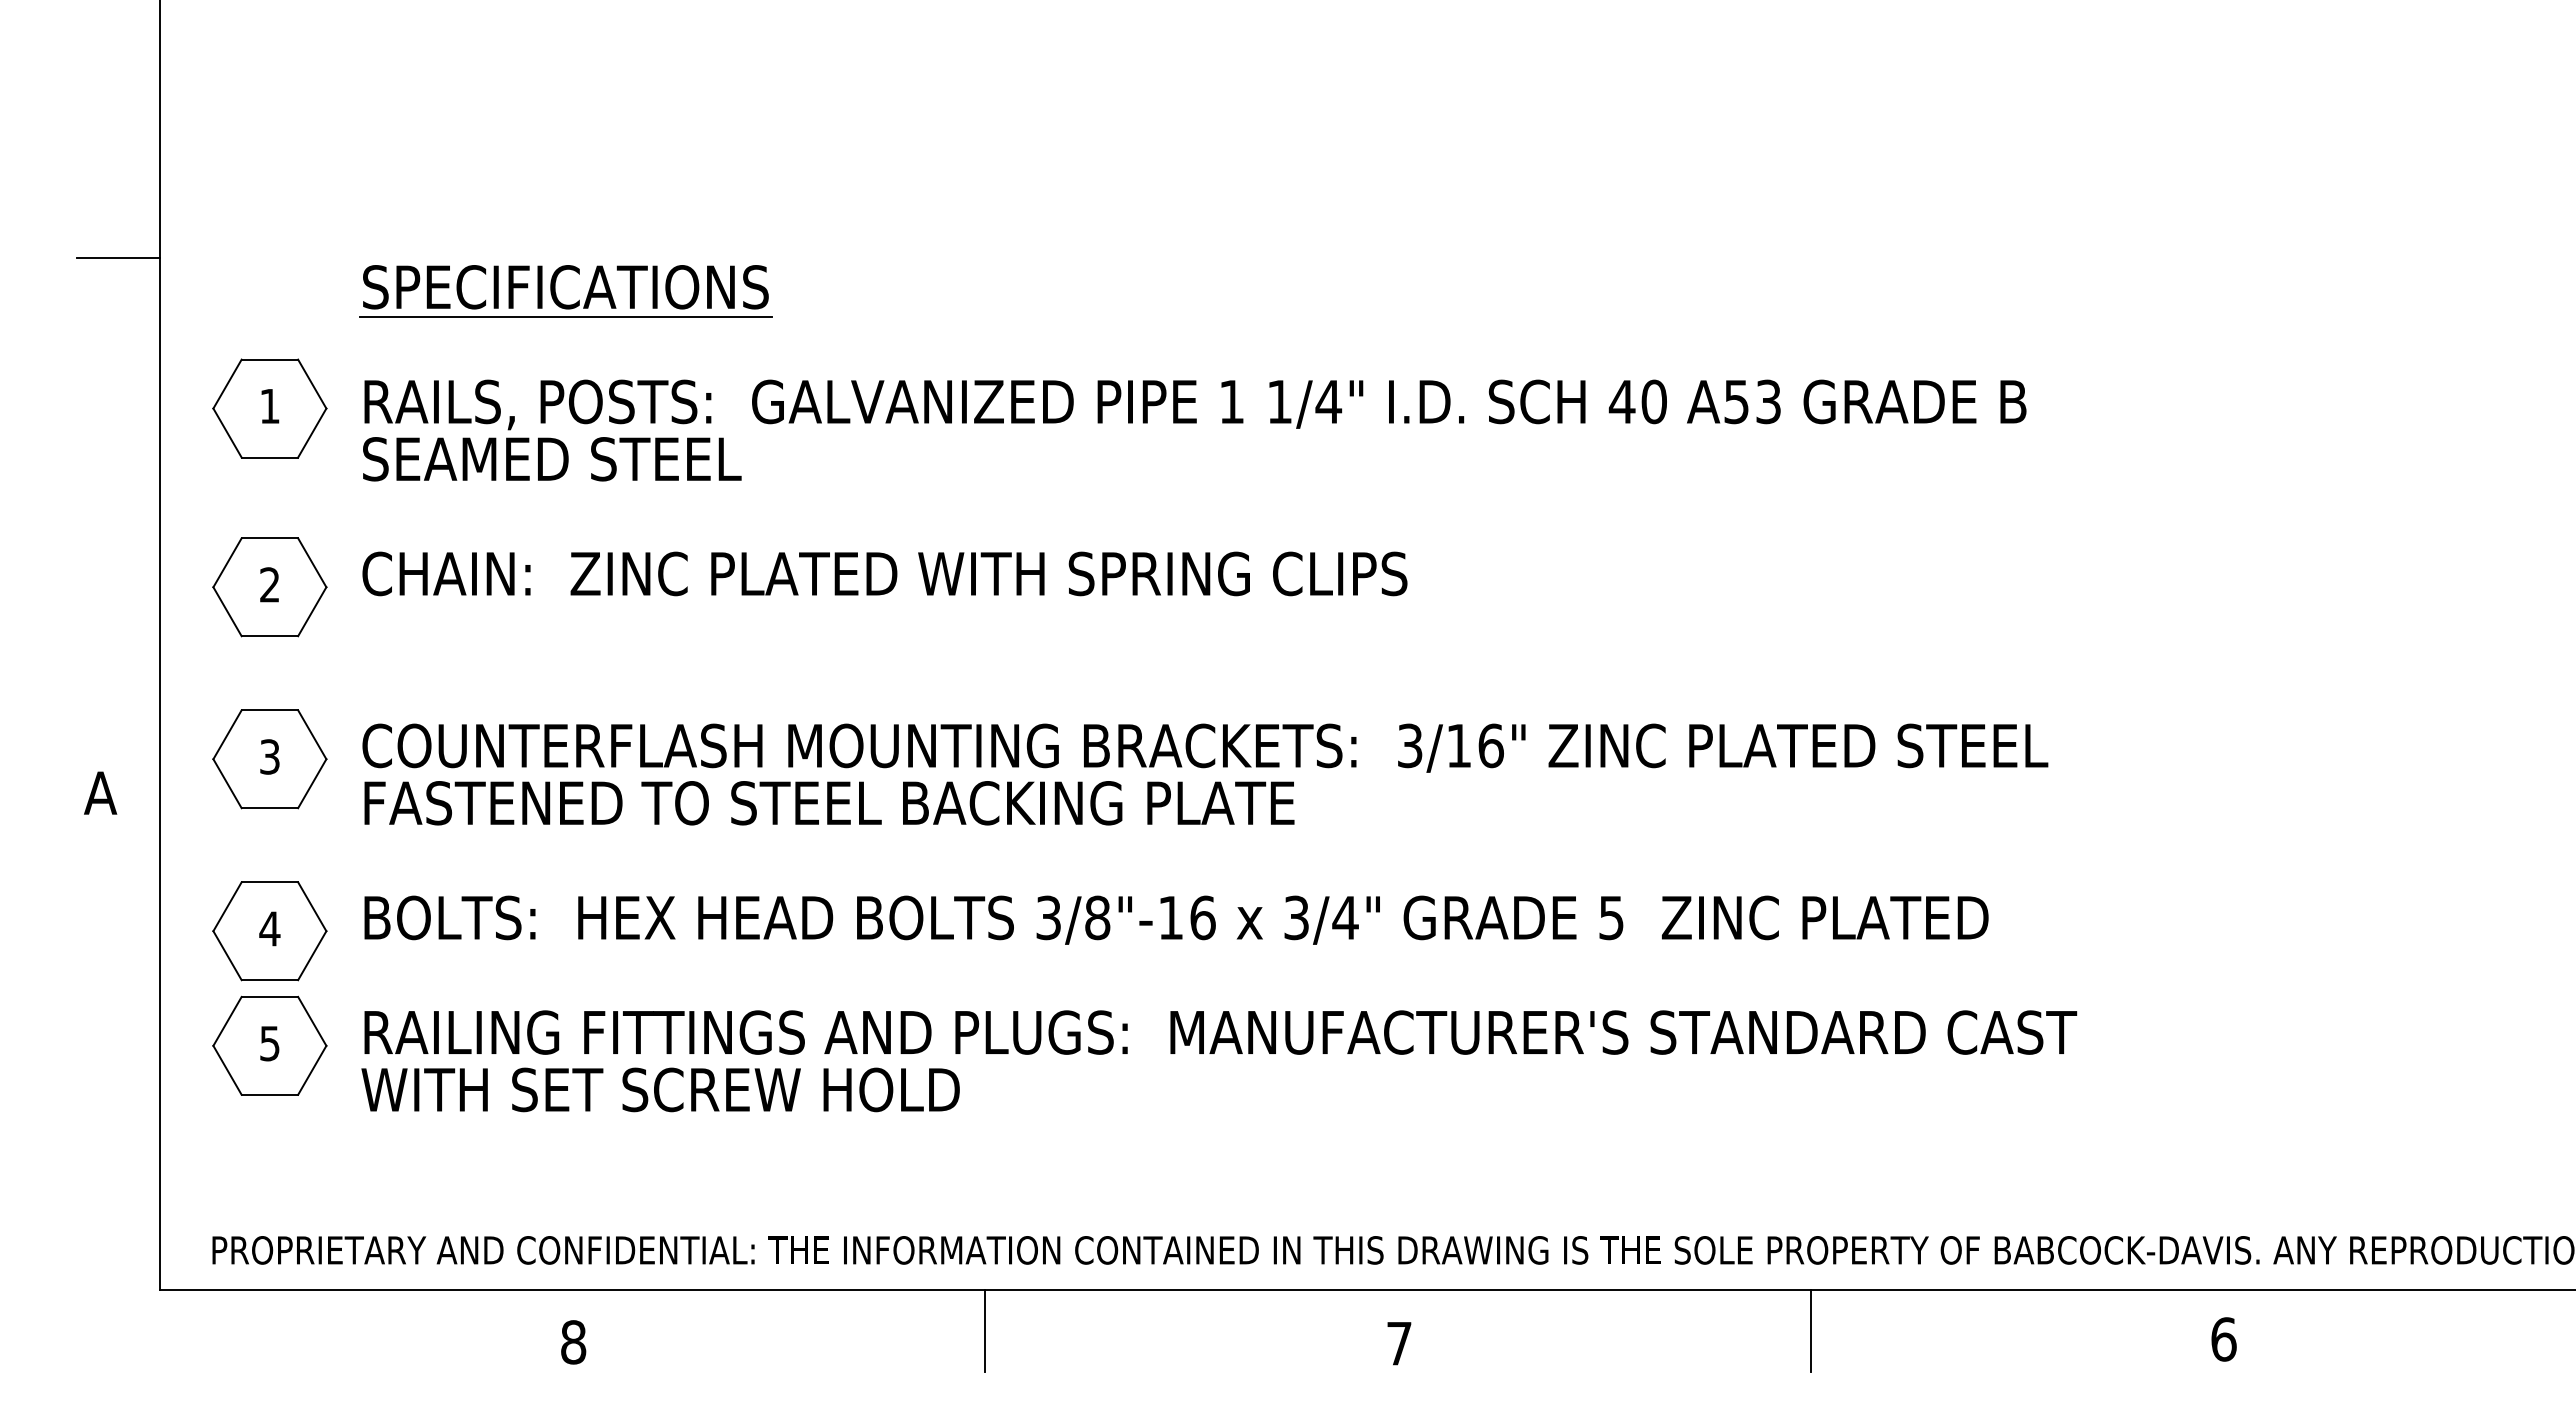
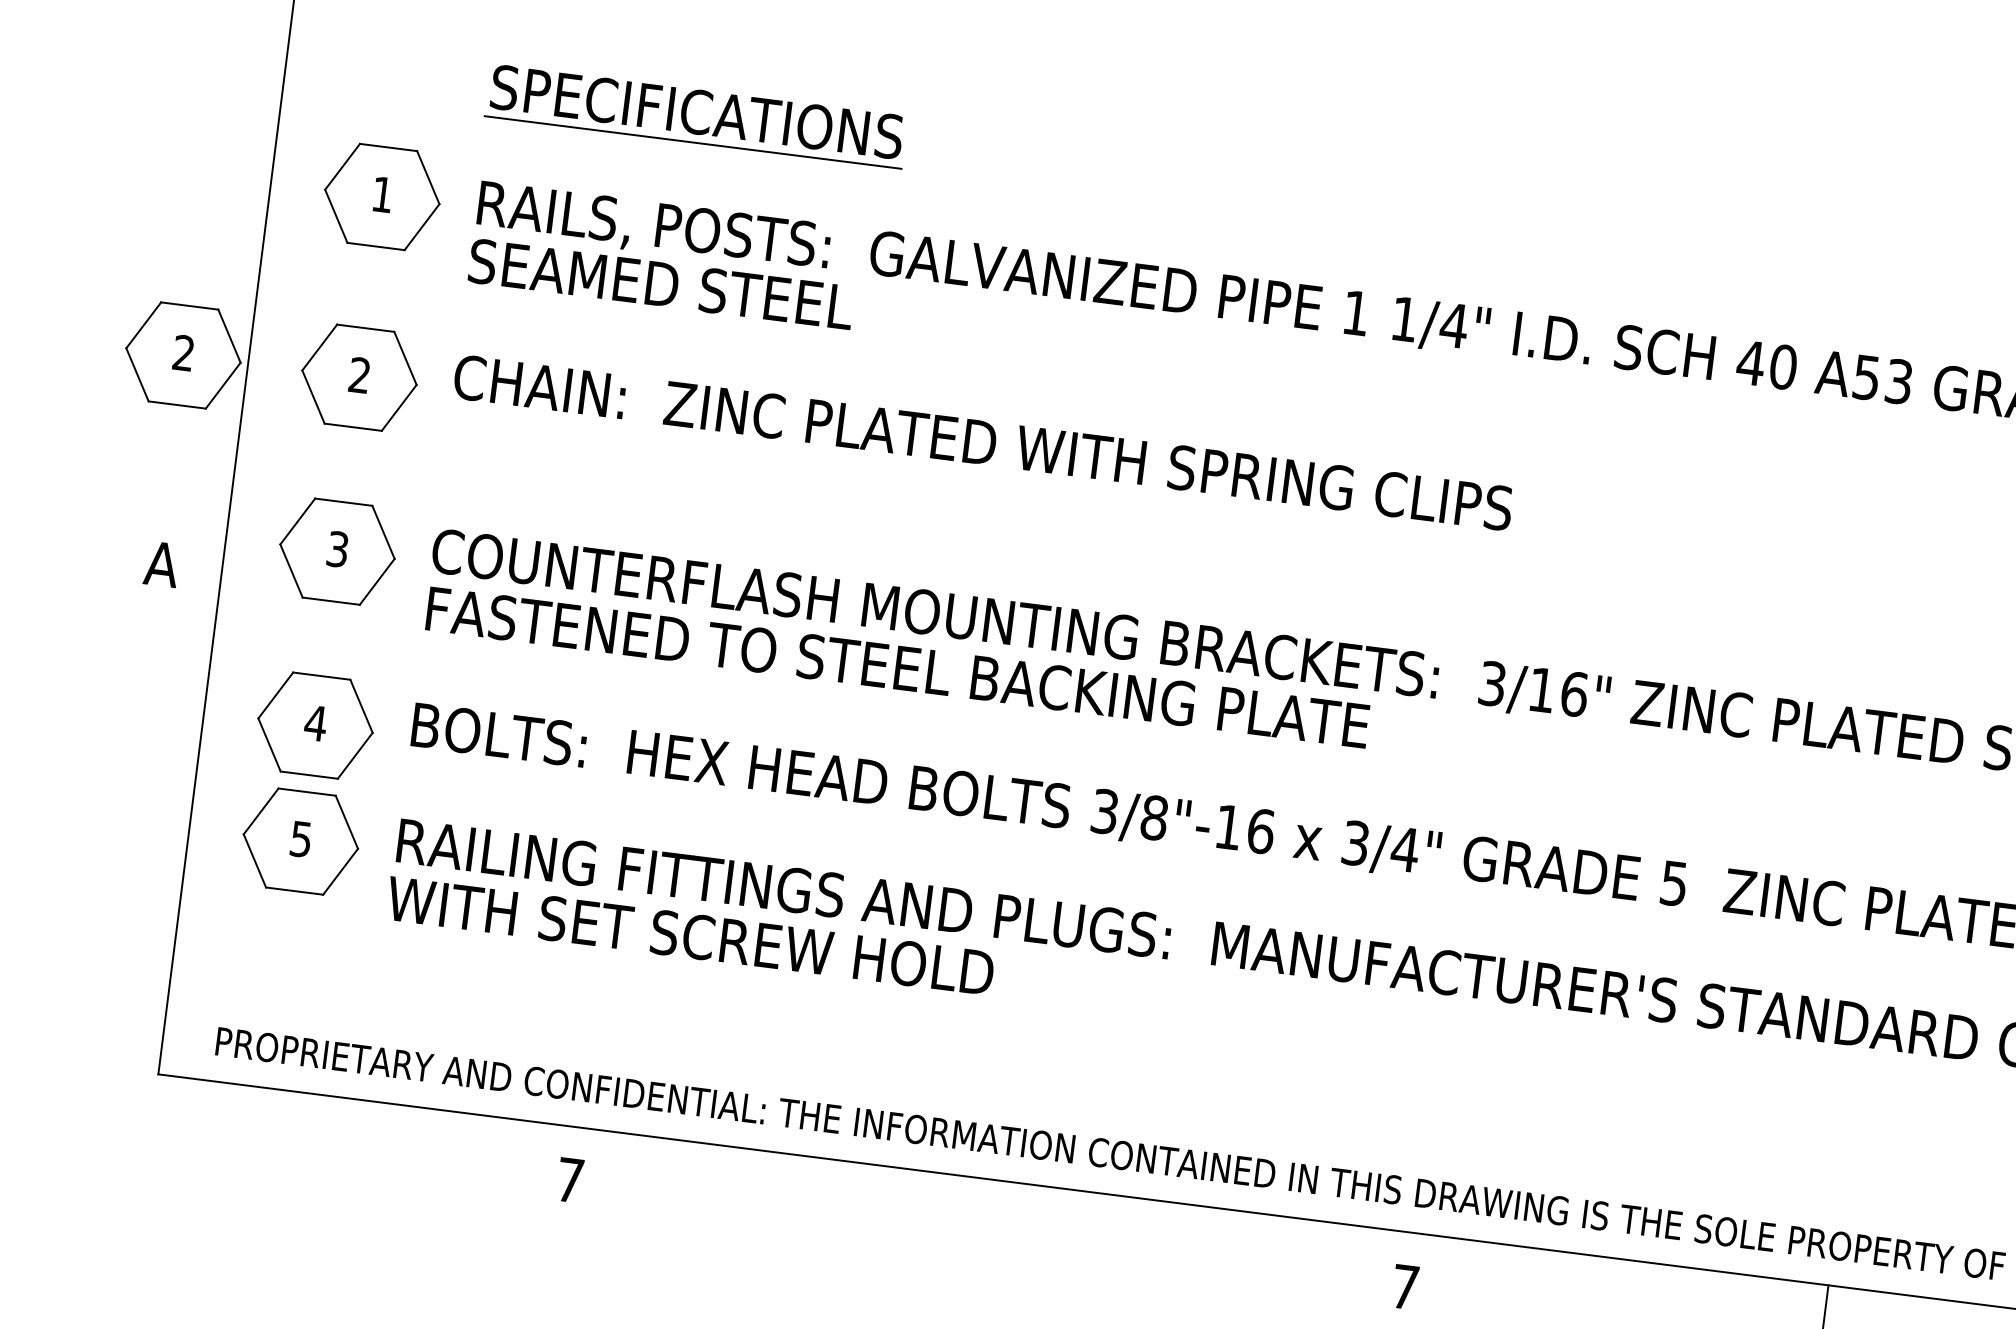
line: (118, 257) -> (248, 24), removed
part: (95, 587) -> (183, 355), added
line: (985, 1330) -> (988, 1220), removed
text: (573, 1342) -> (570, 1180), 8 -> 7

